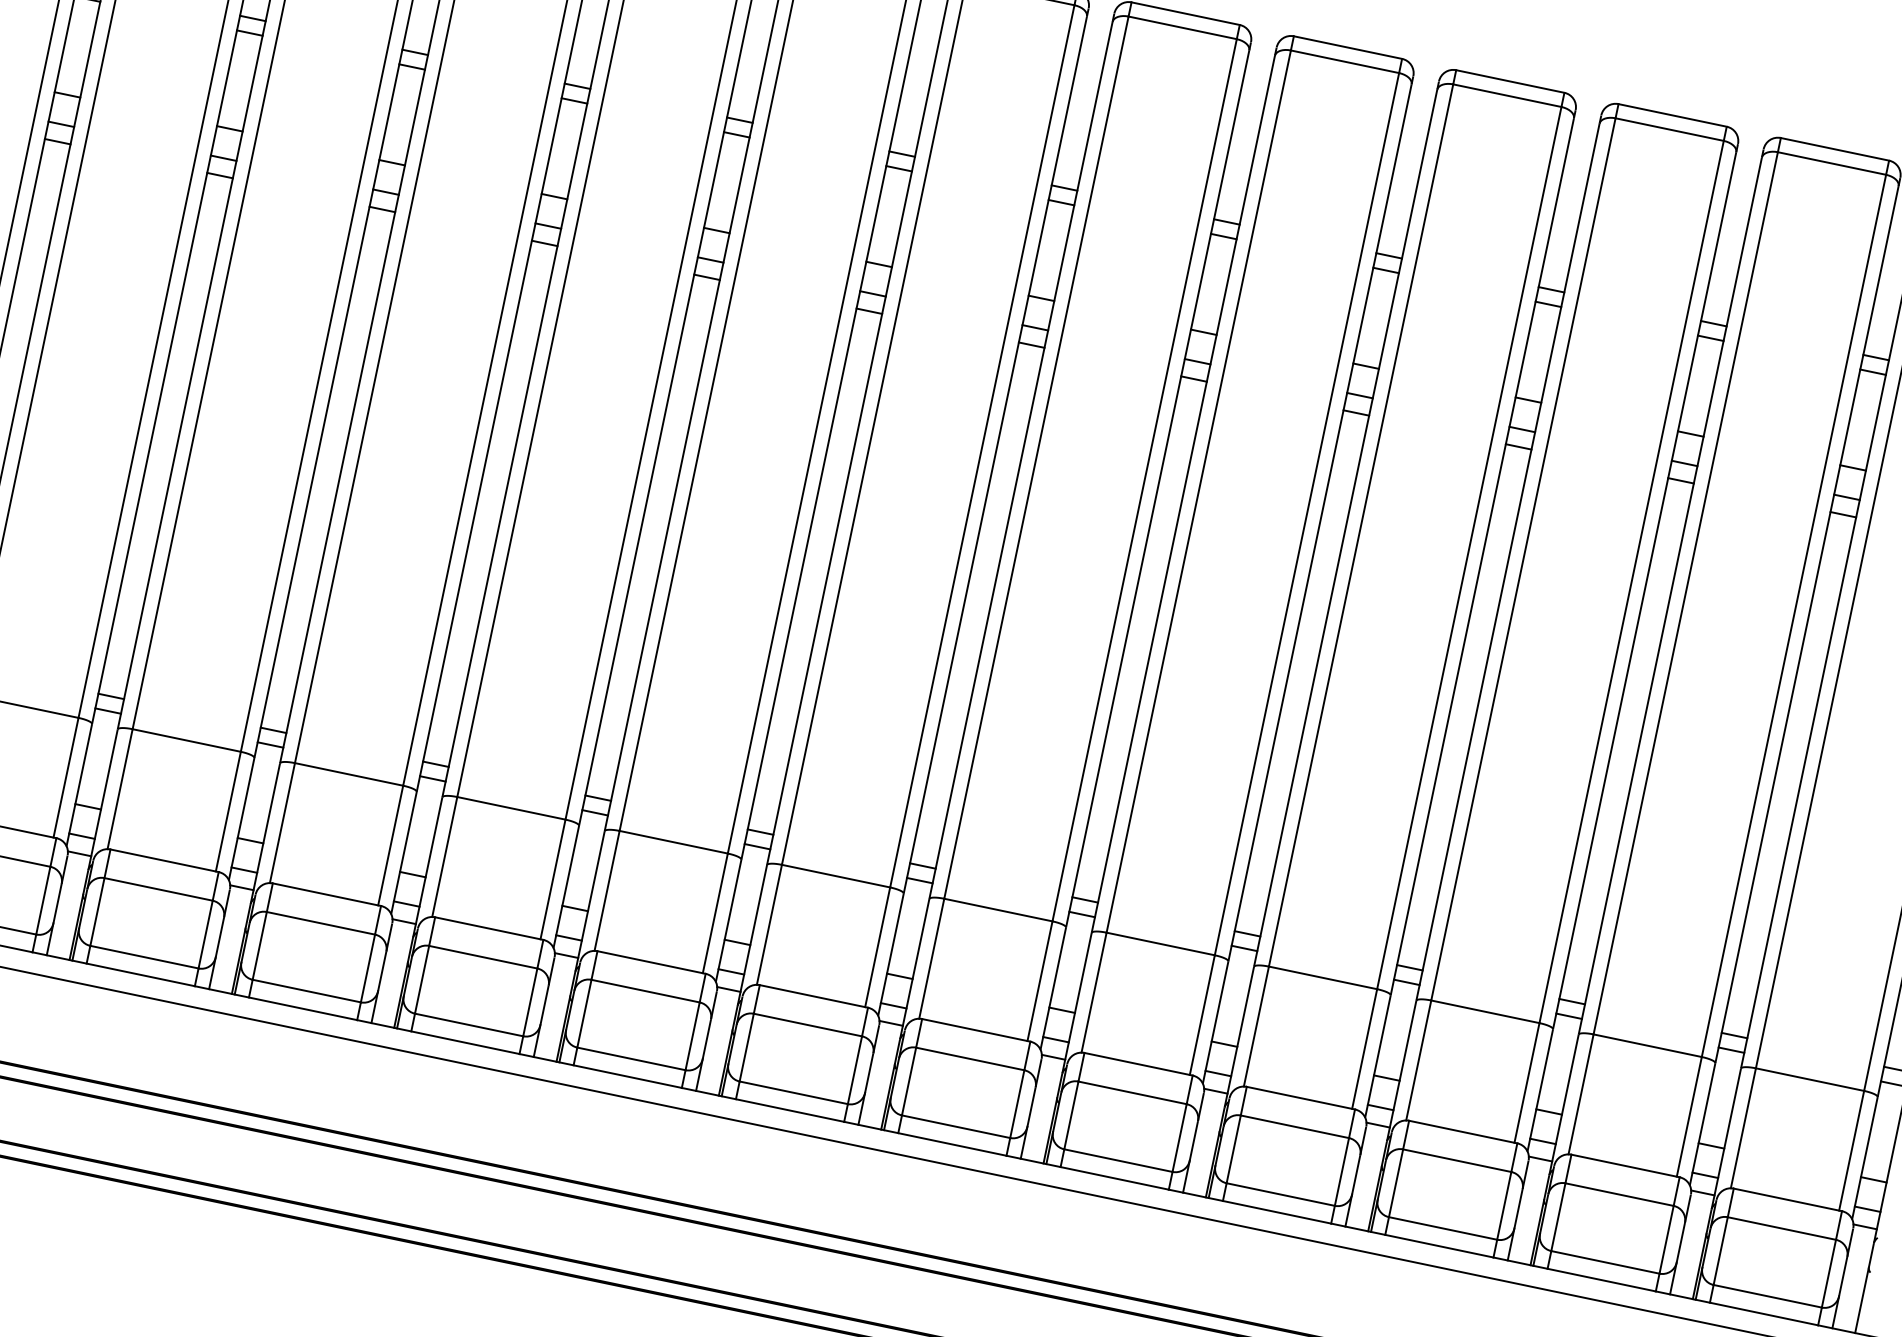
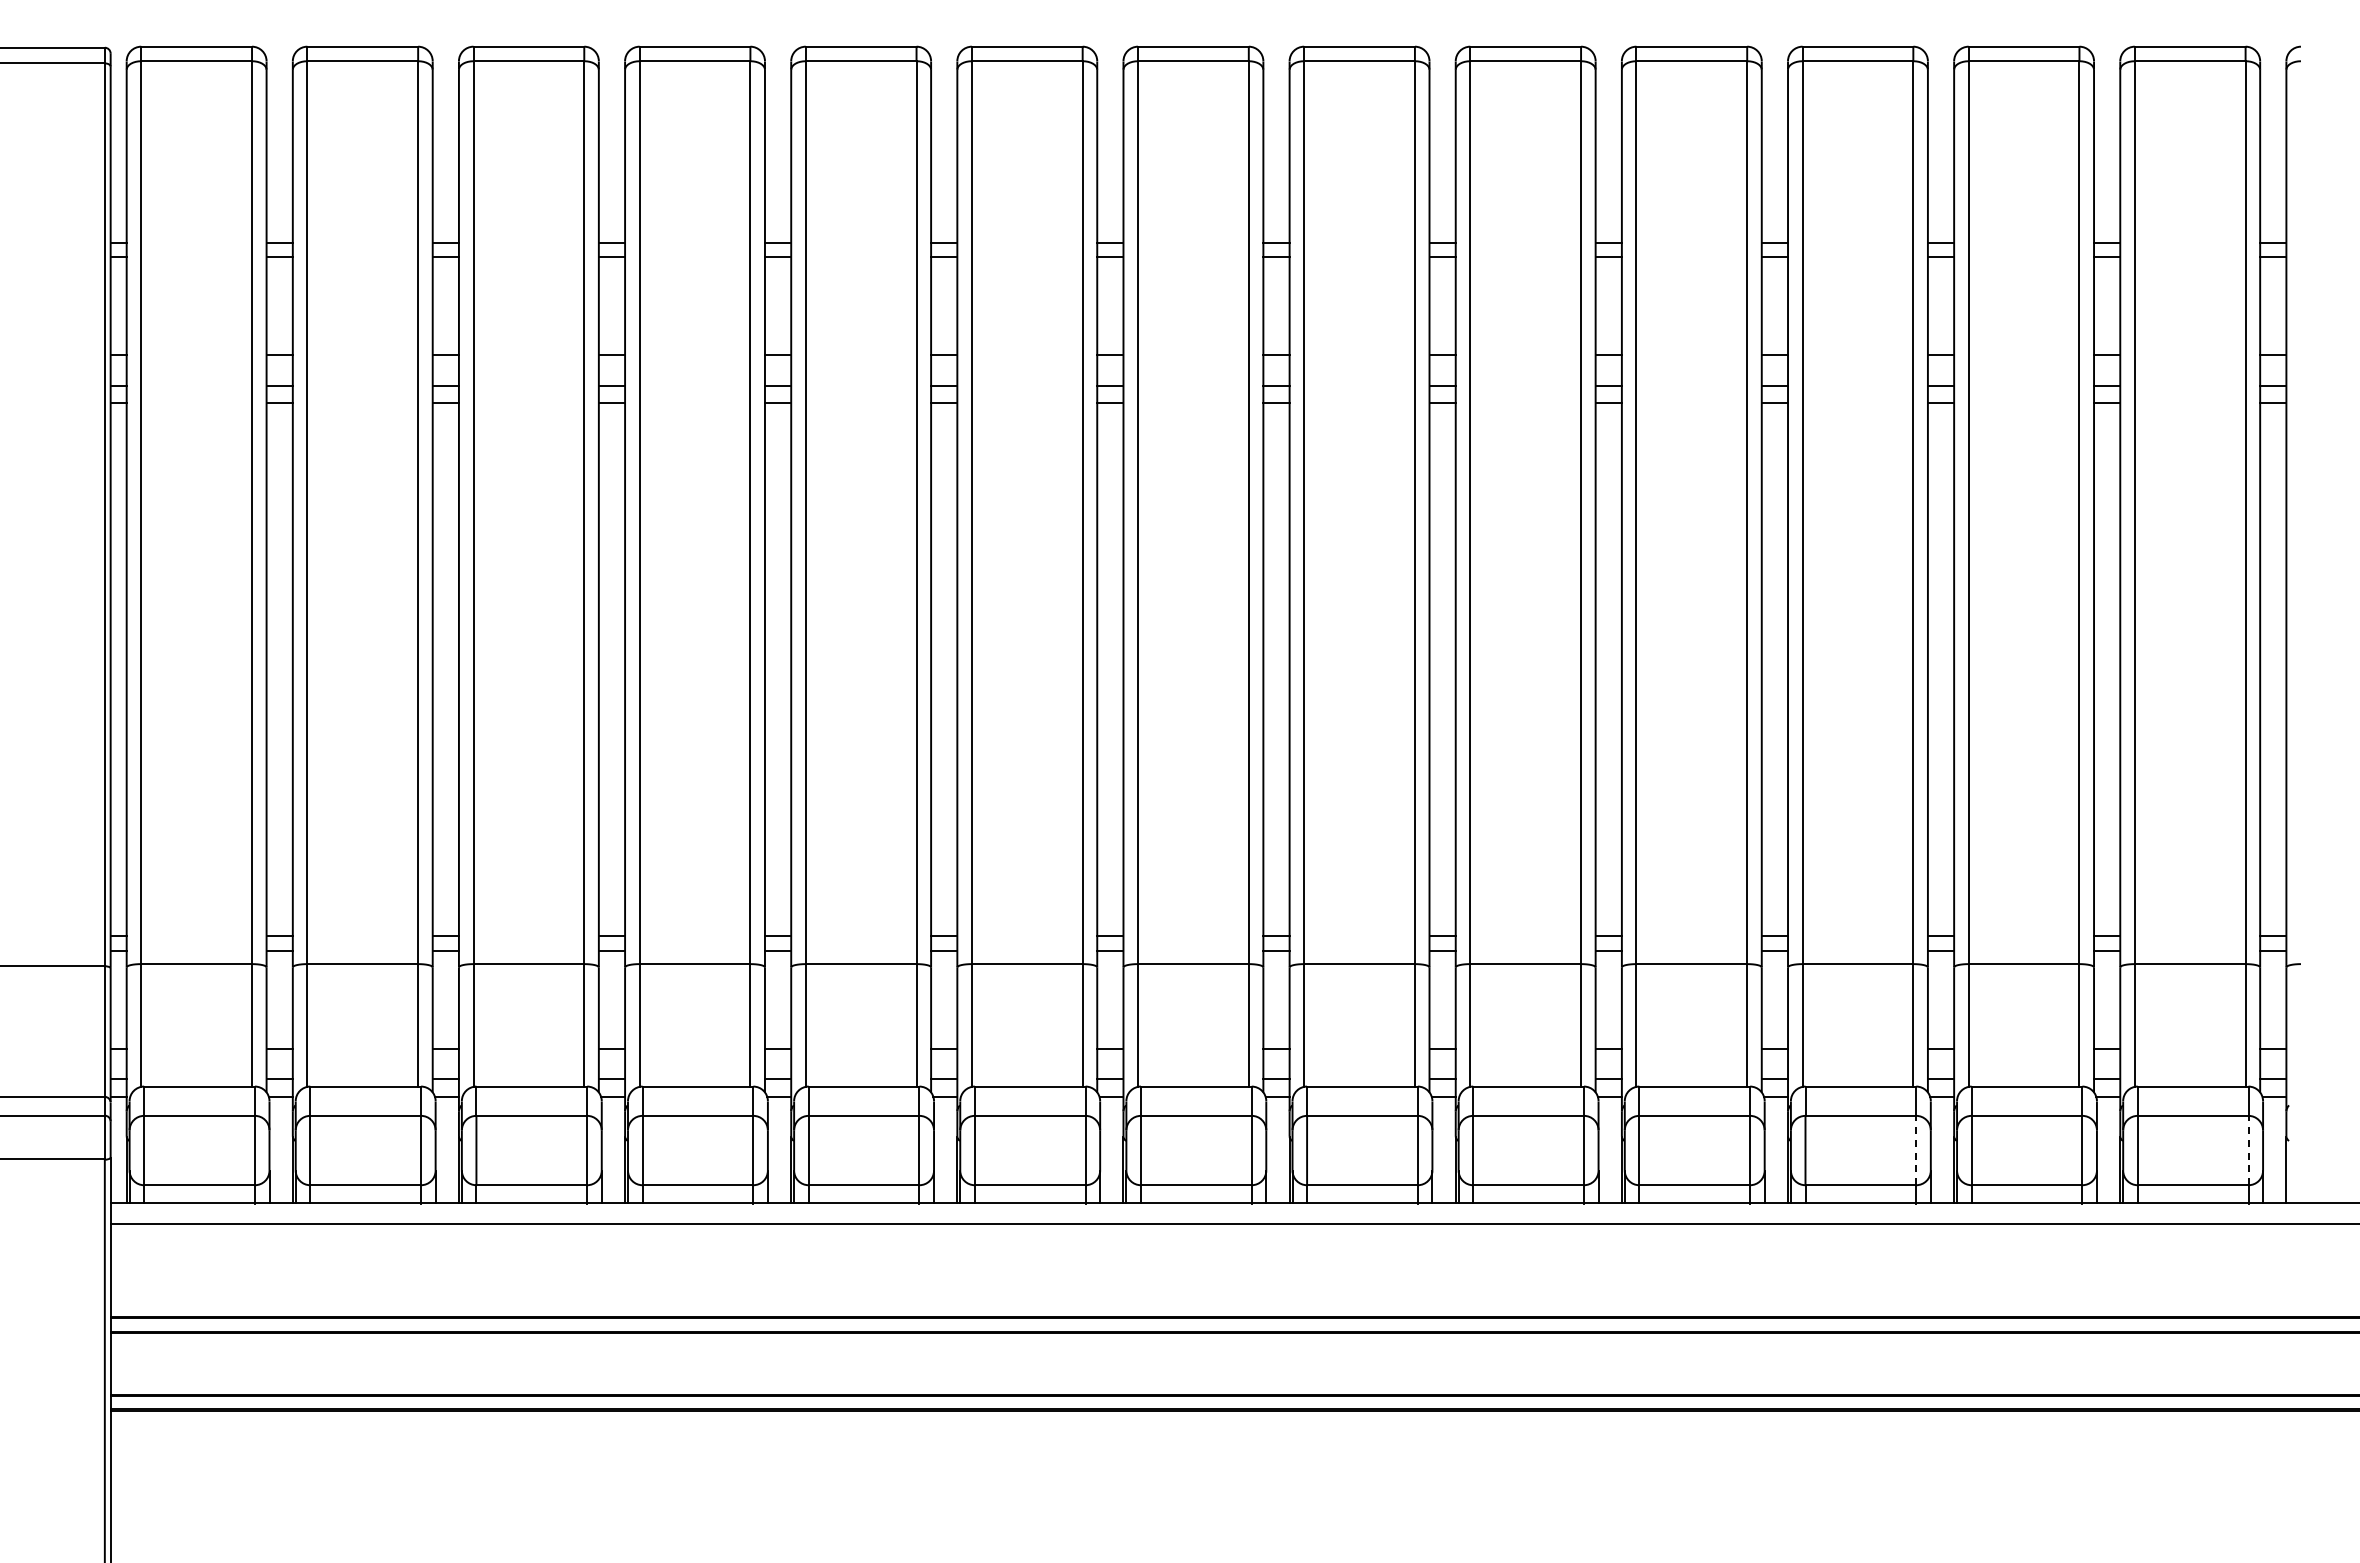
line: (1504, 1205) -> (1916, 1150), solid -> dashed
line: (1828, 1273) -> (2248, 1150), solid -> dashed

